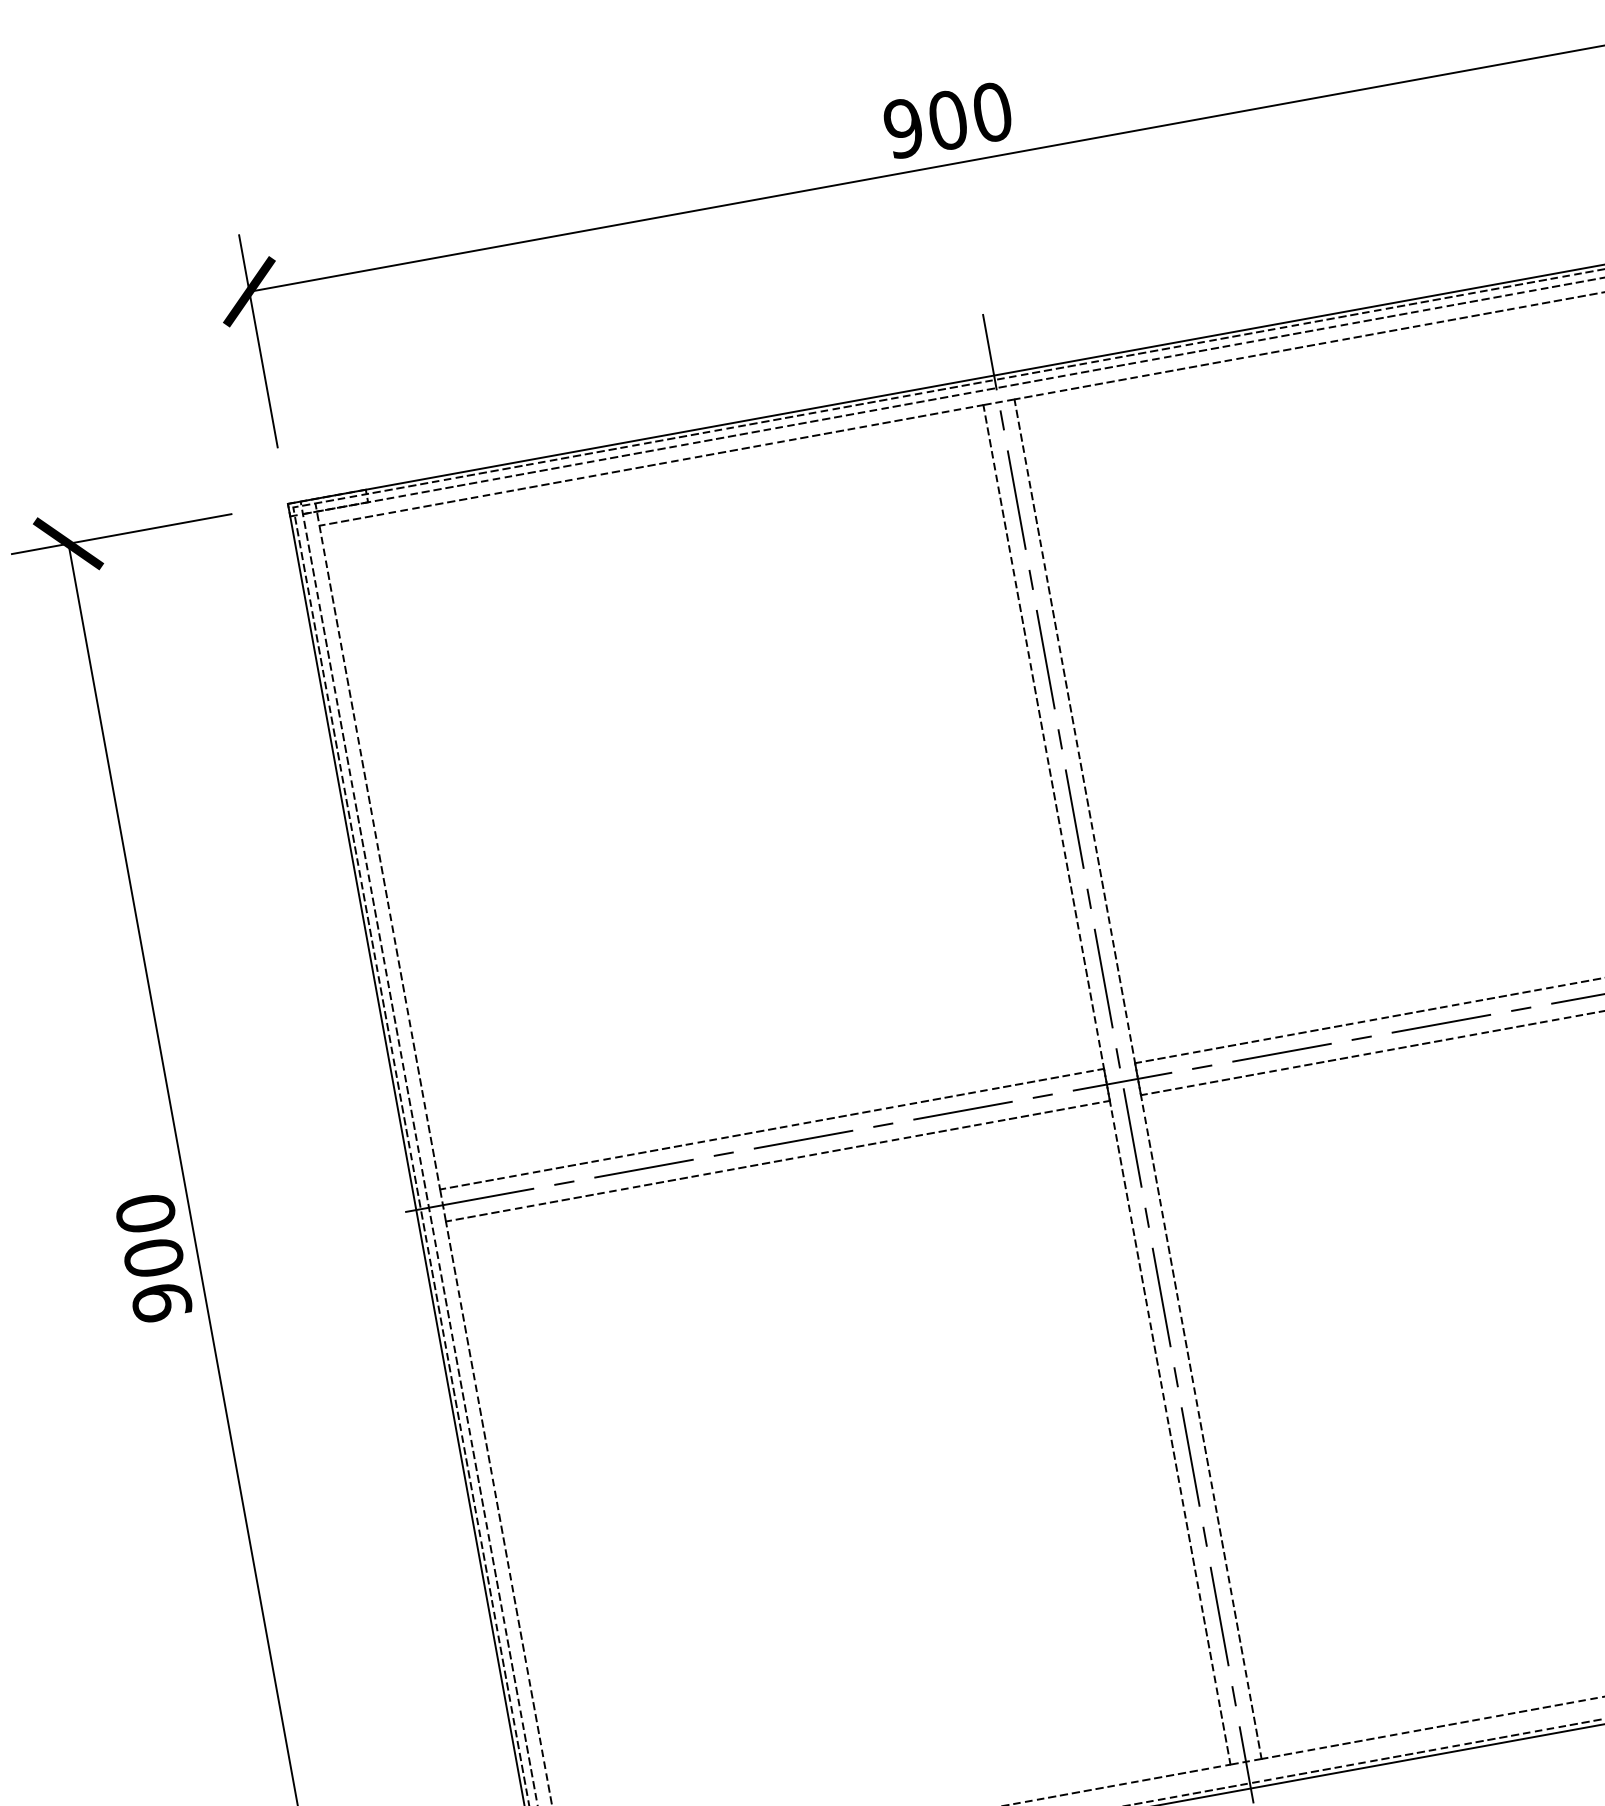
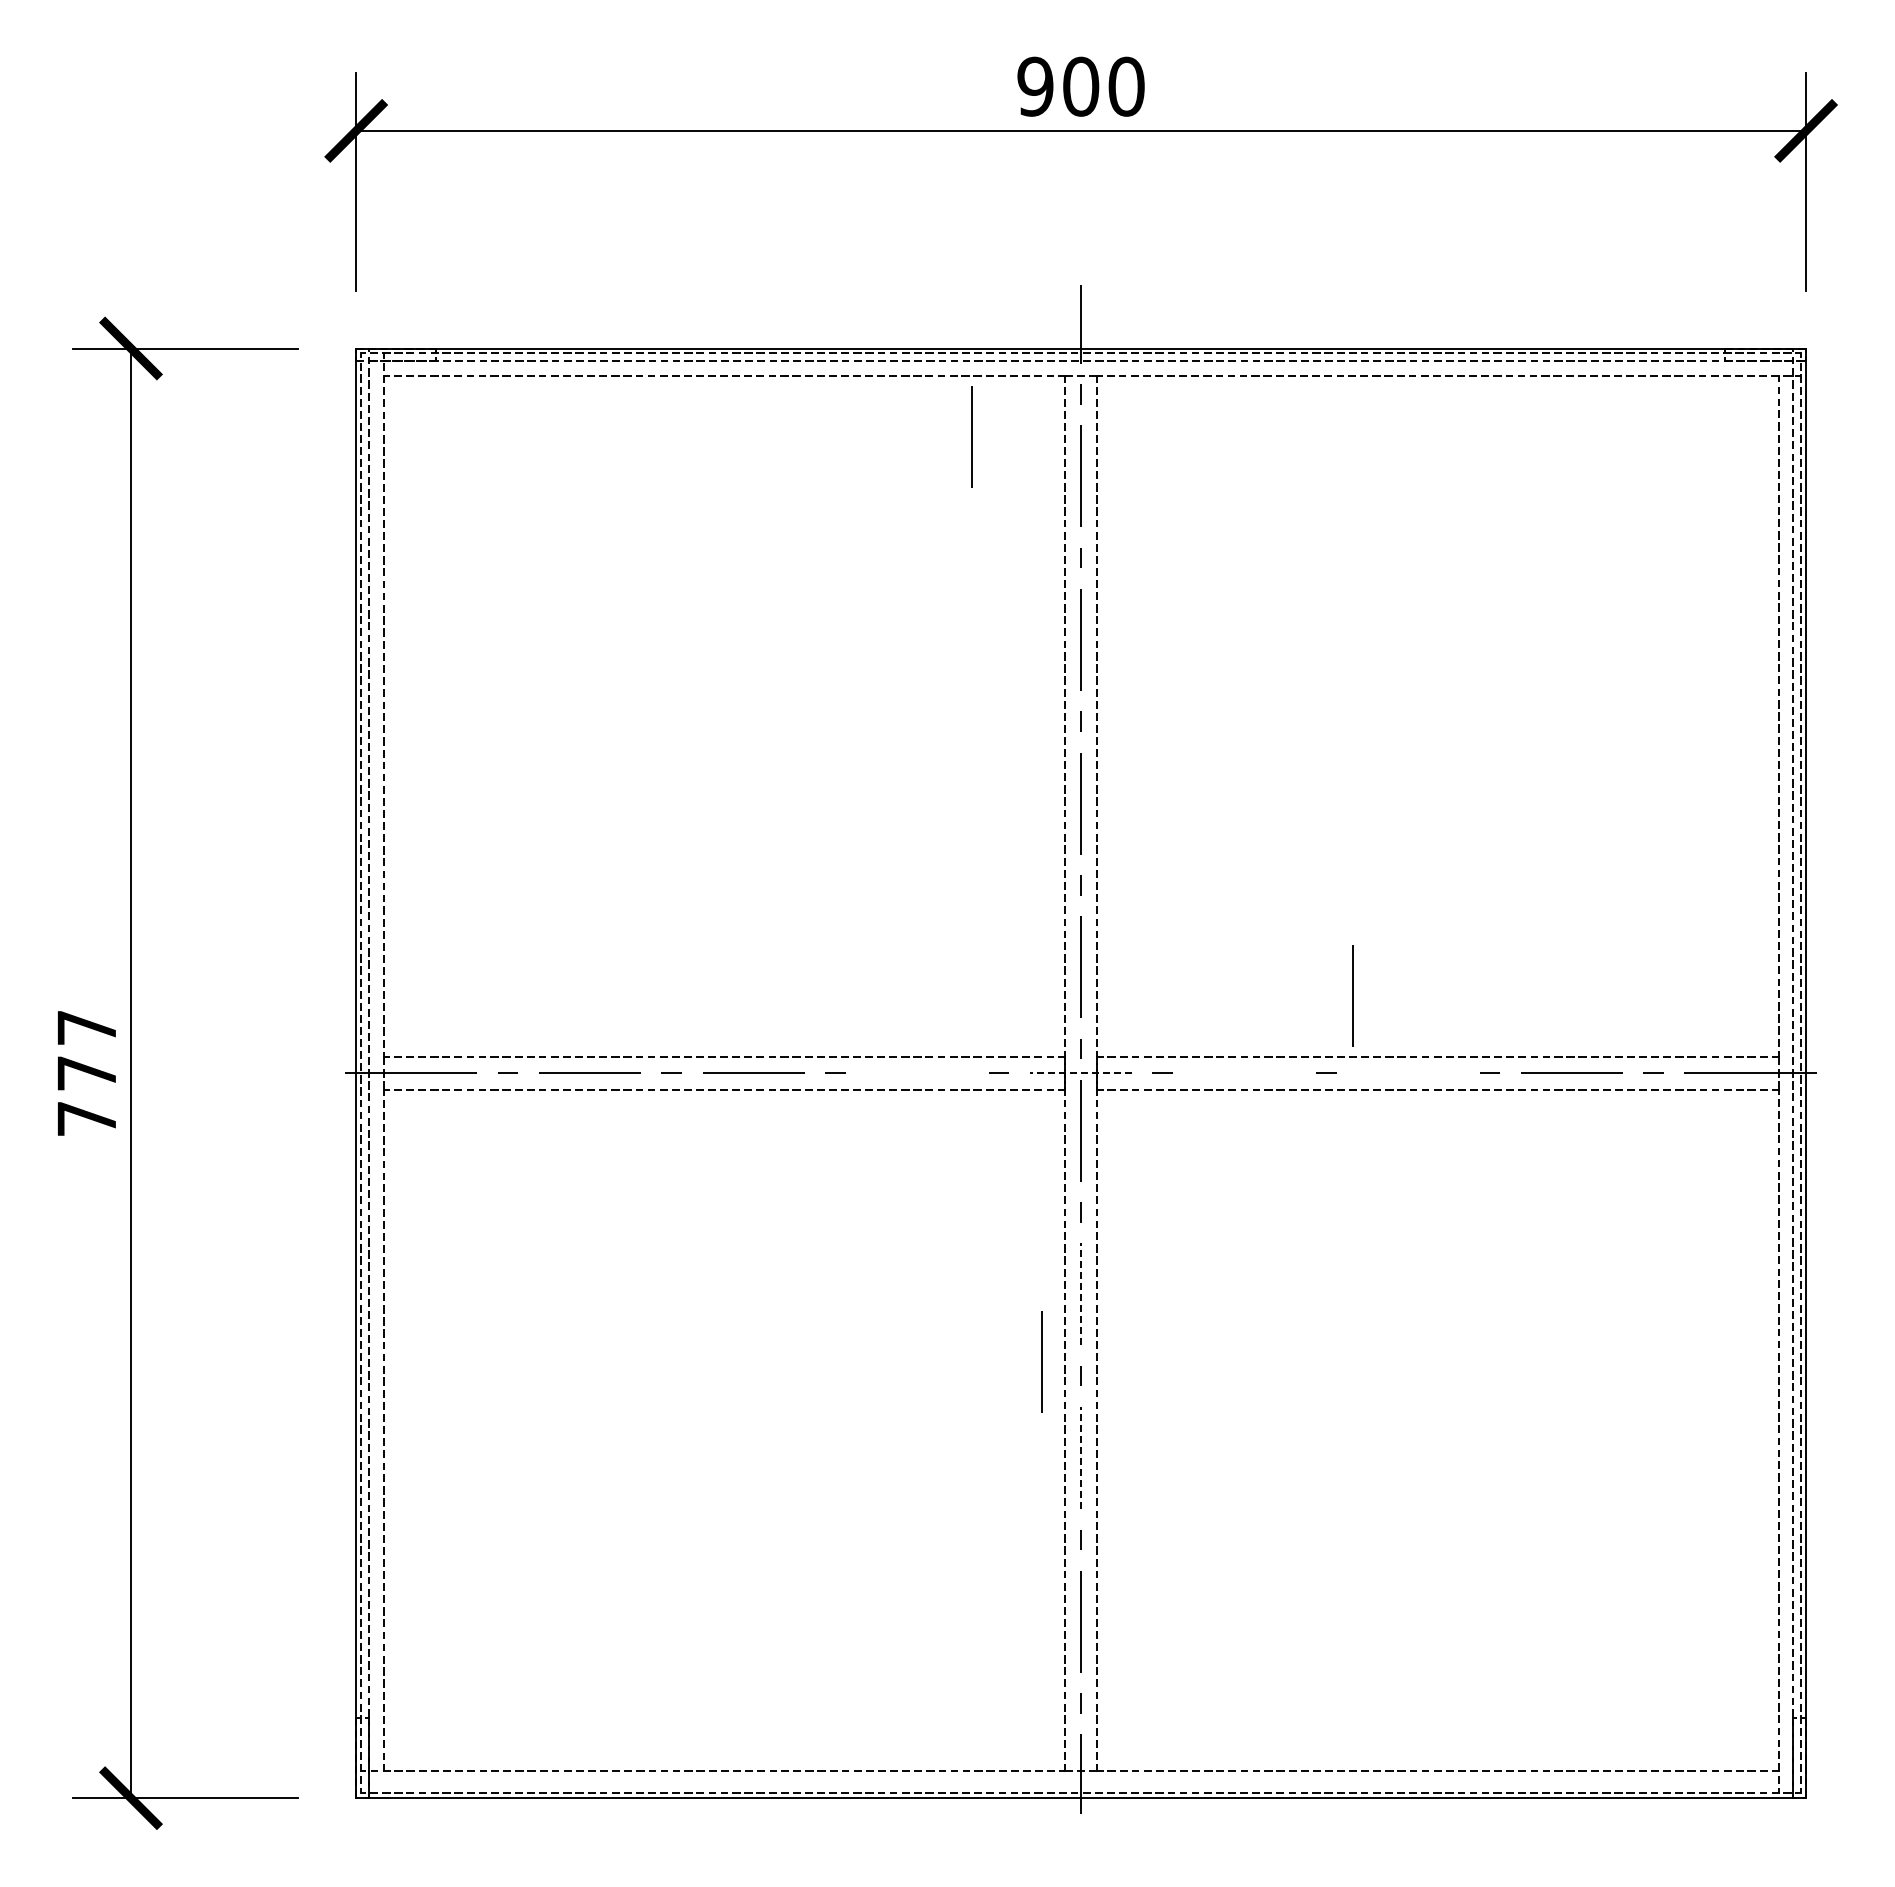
line: (903, 480) -> (971, 436), added
line: (1373, 958) -> (1352, 995), added
line: (1440, 1023) -> (1407, 1072), removed
line: (1281, 1052) -> (1244, 1072), removed
line: (1122, 1082) -> (1080, 1073), solid -> dashed
line: (962, 1110) -> (916, 1072), removed
text: (153, 1258) -> (86, 1073), 900 -> 777
line: (1161, 1297) -> (1080, 1294), solid -> dashed
line: (1135, 1369) -> (1041, 1361), added
line: (1190, 1457) -> (1080, 1458), solid -> dashed

